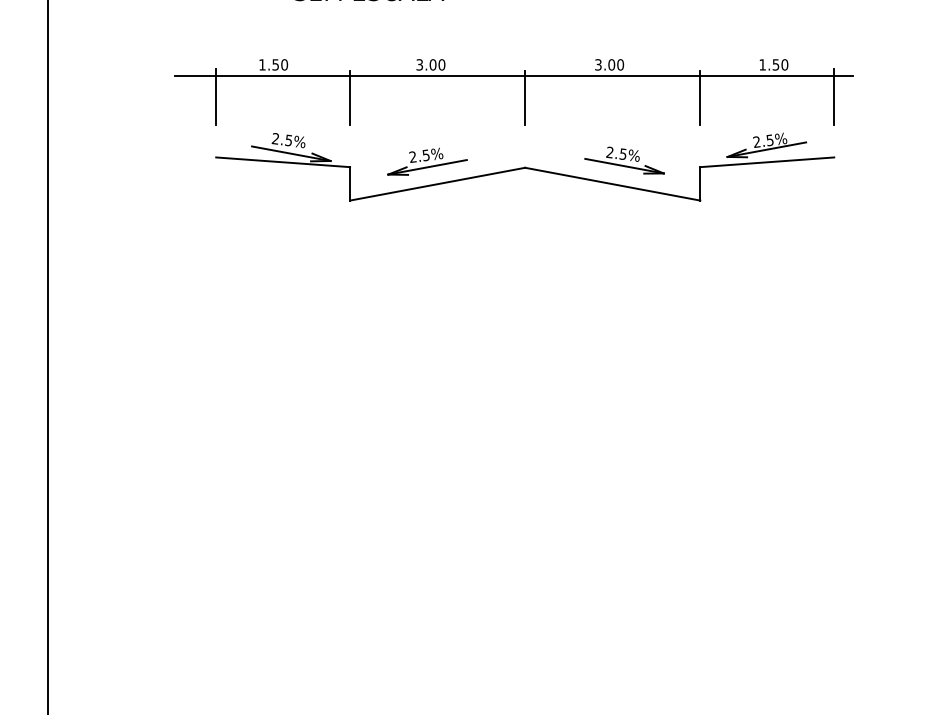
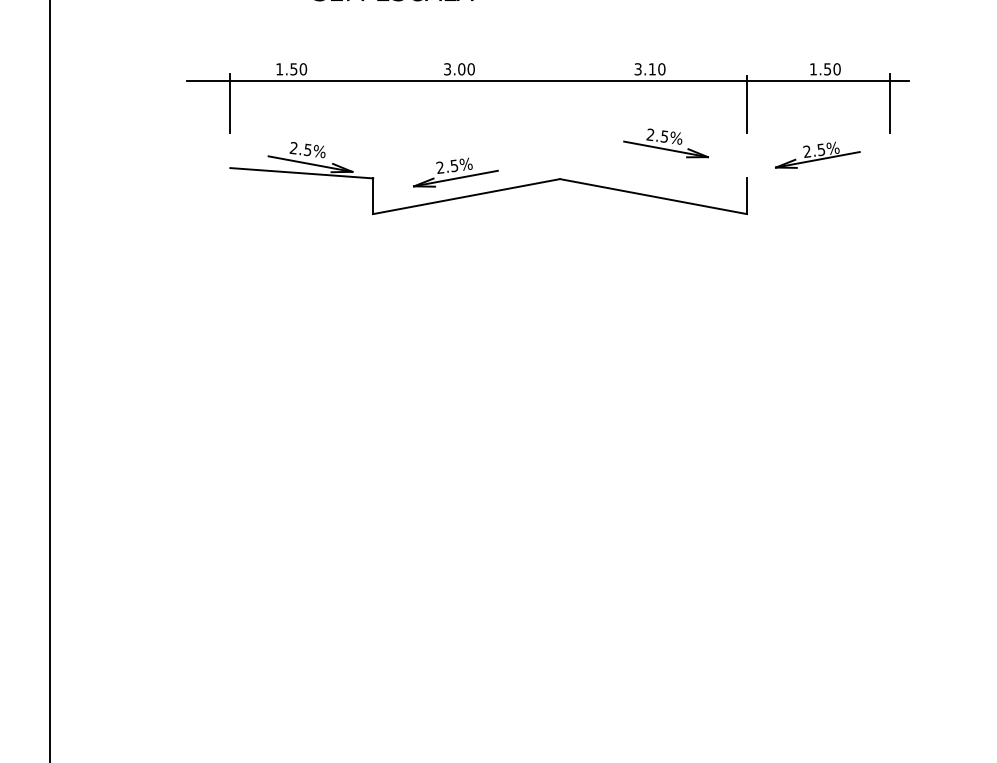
text: (611, 65) -> (652, 69), 3.00 -> 3.10
line: (350, 97) -> (373, 104), removed
line: (525, 97) -> (560, 104), removed
part: (624, 160) -> (665, 143), moved
line: (766, 162) -> (817, 173), removed

